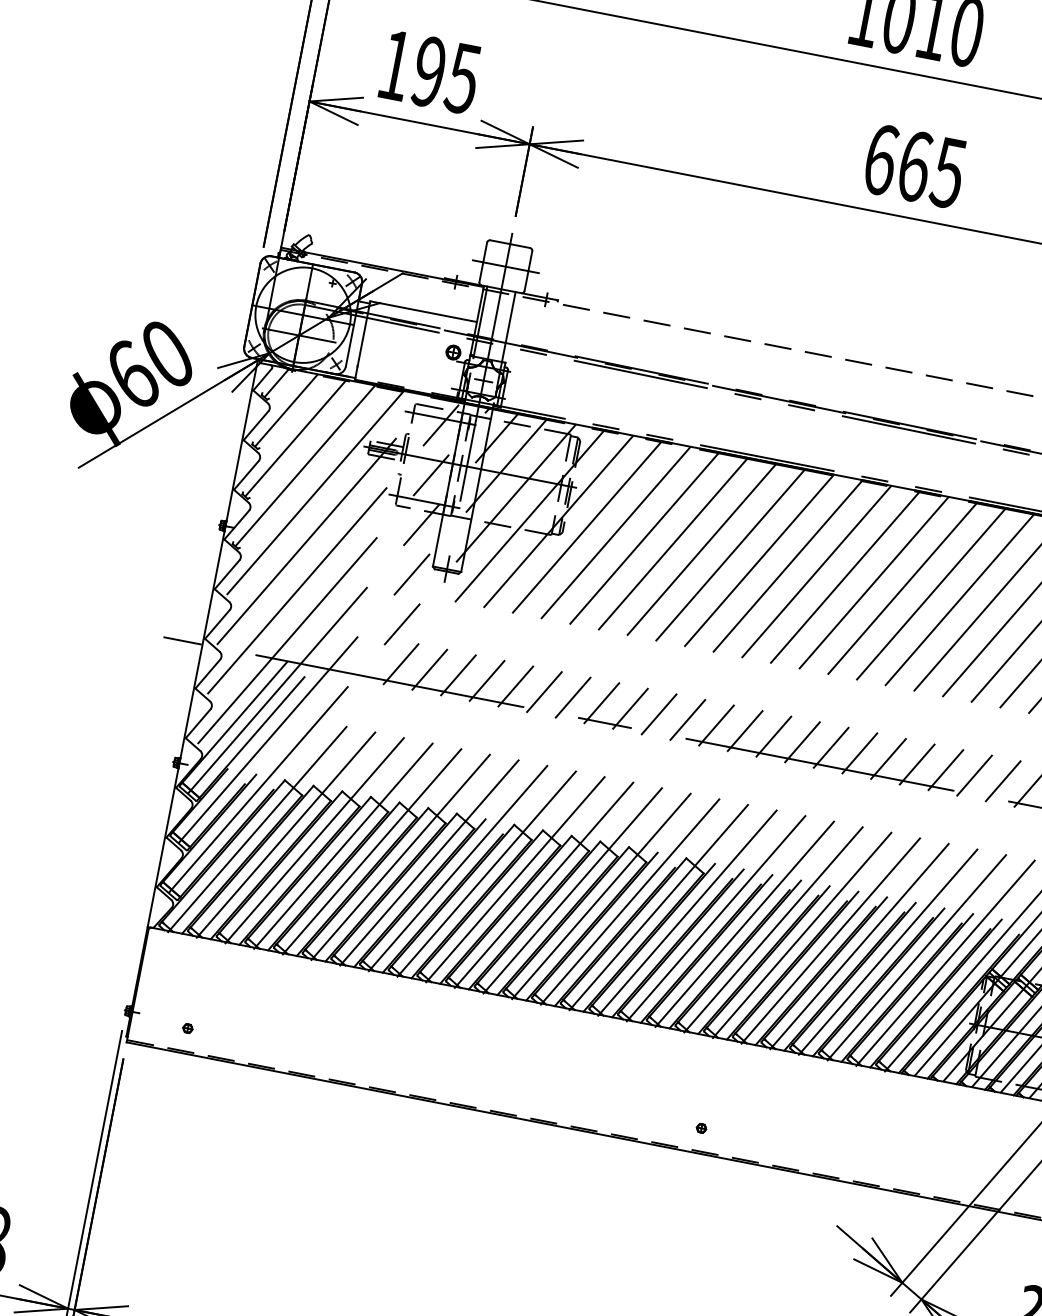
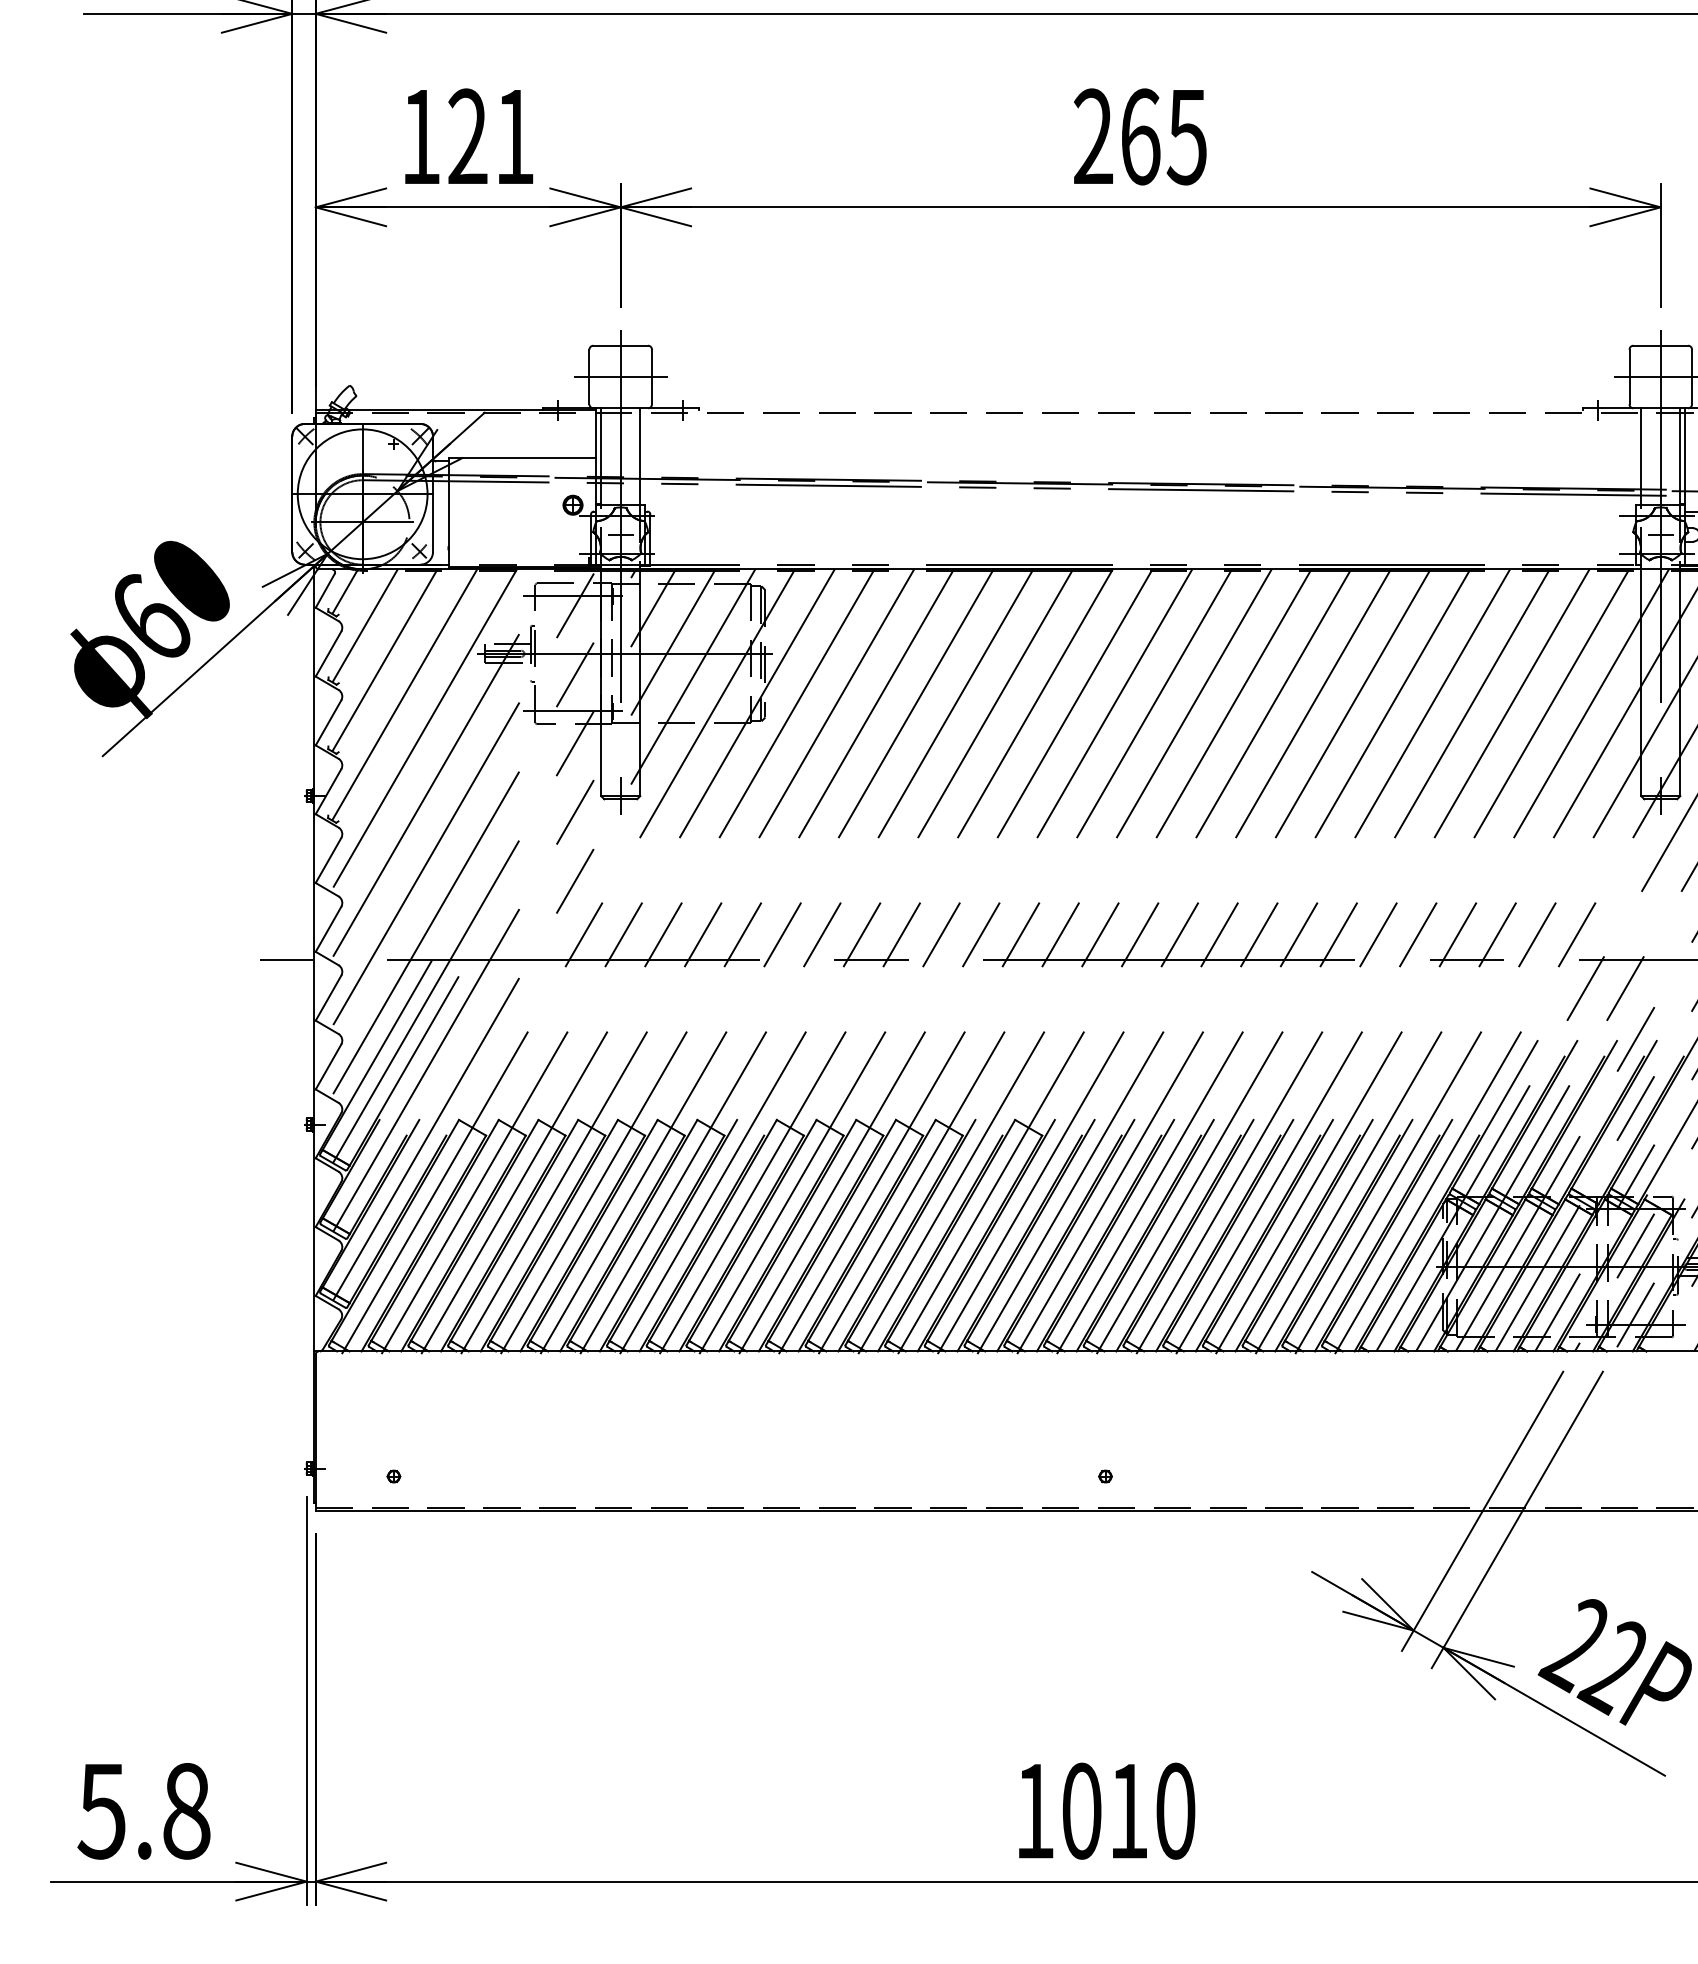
text: (446, 75) -> (491, 136), 195 -> 121
text: (880, 159) -> (1093, 136), 665 -> 265

